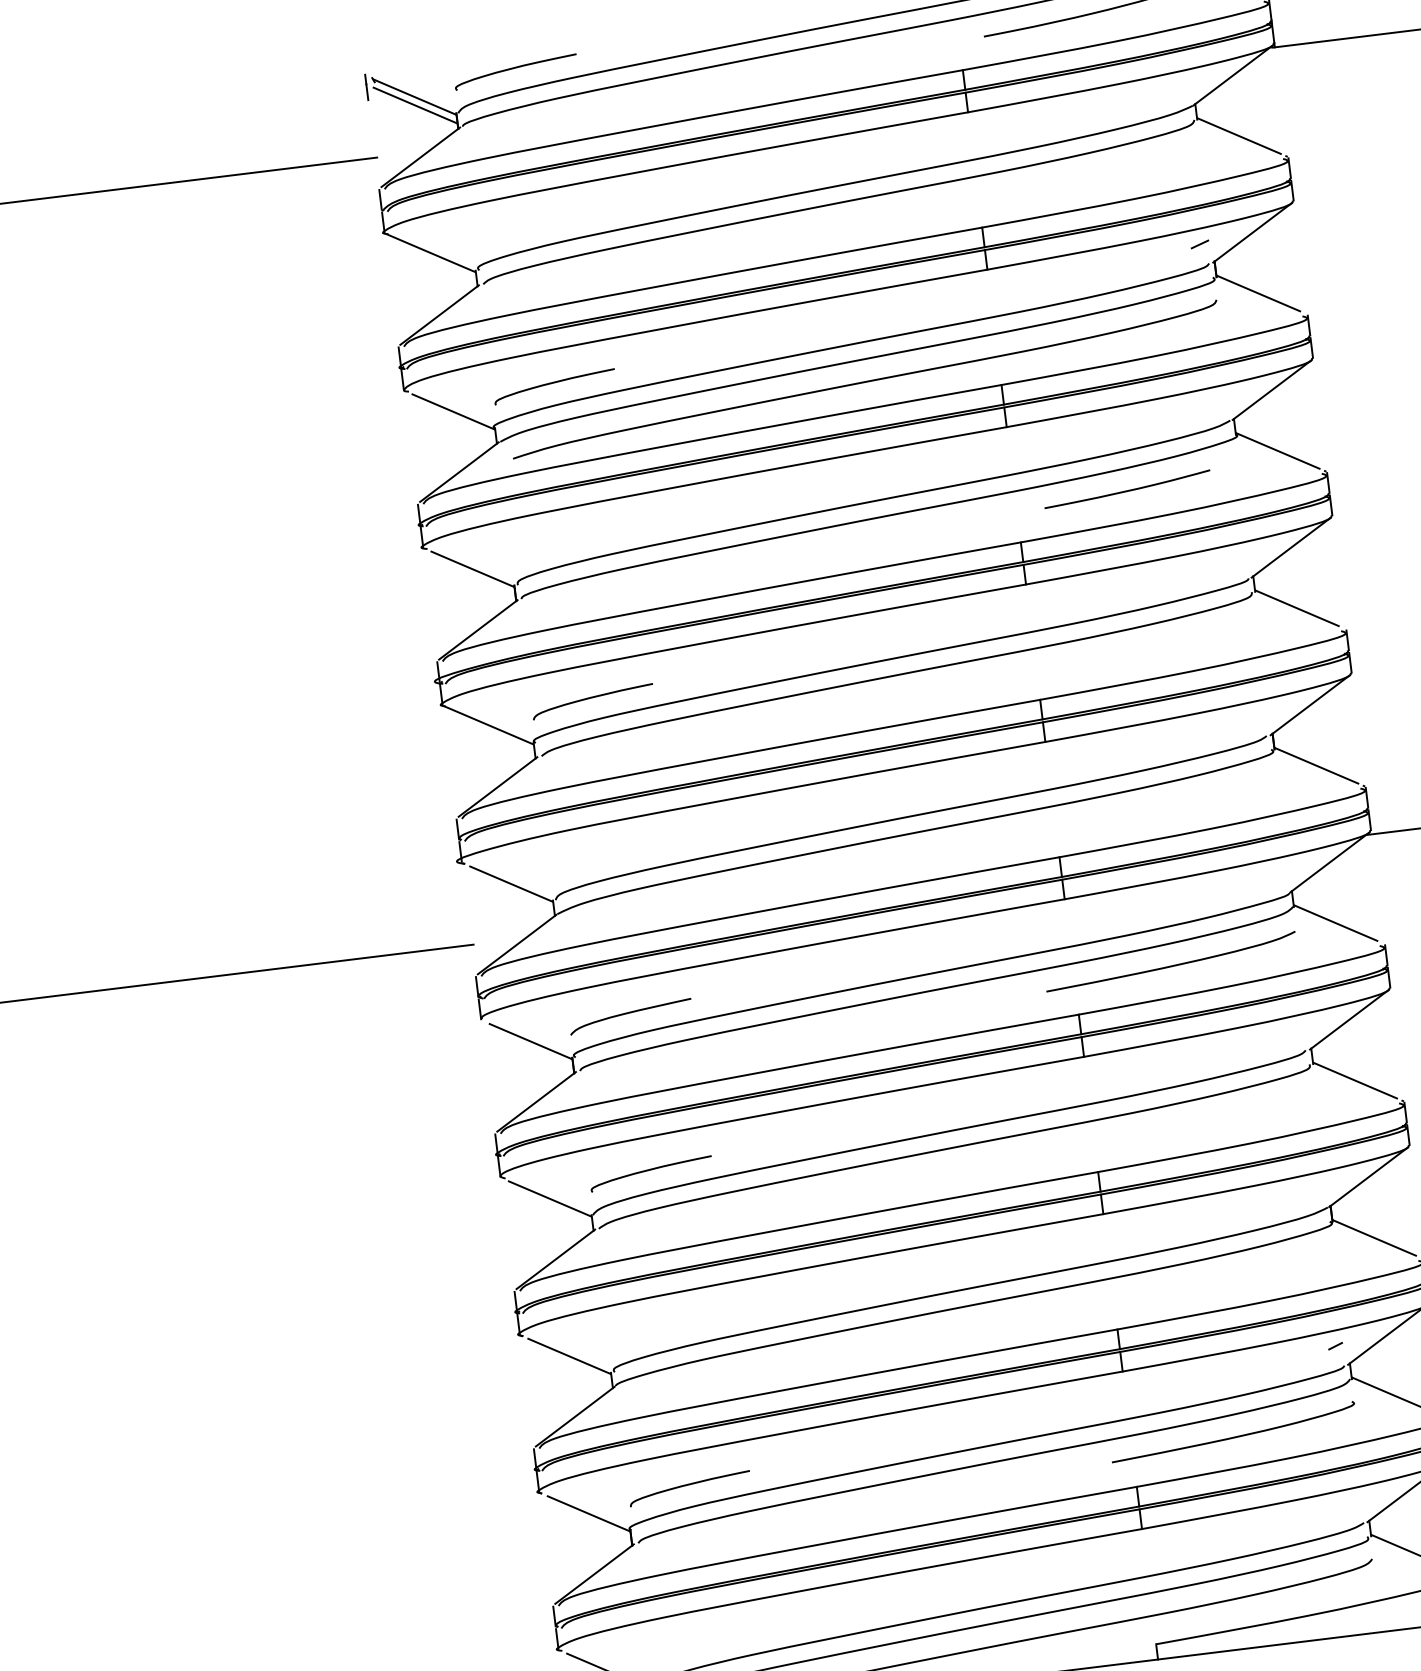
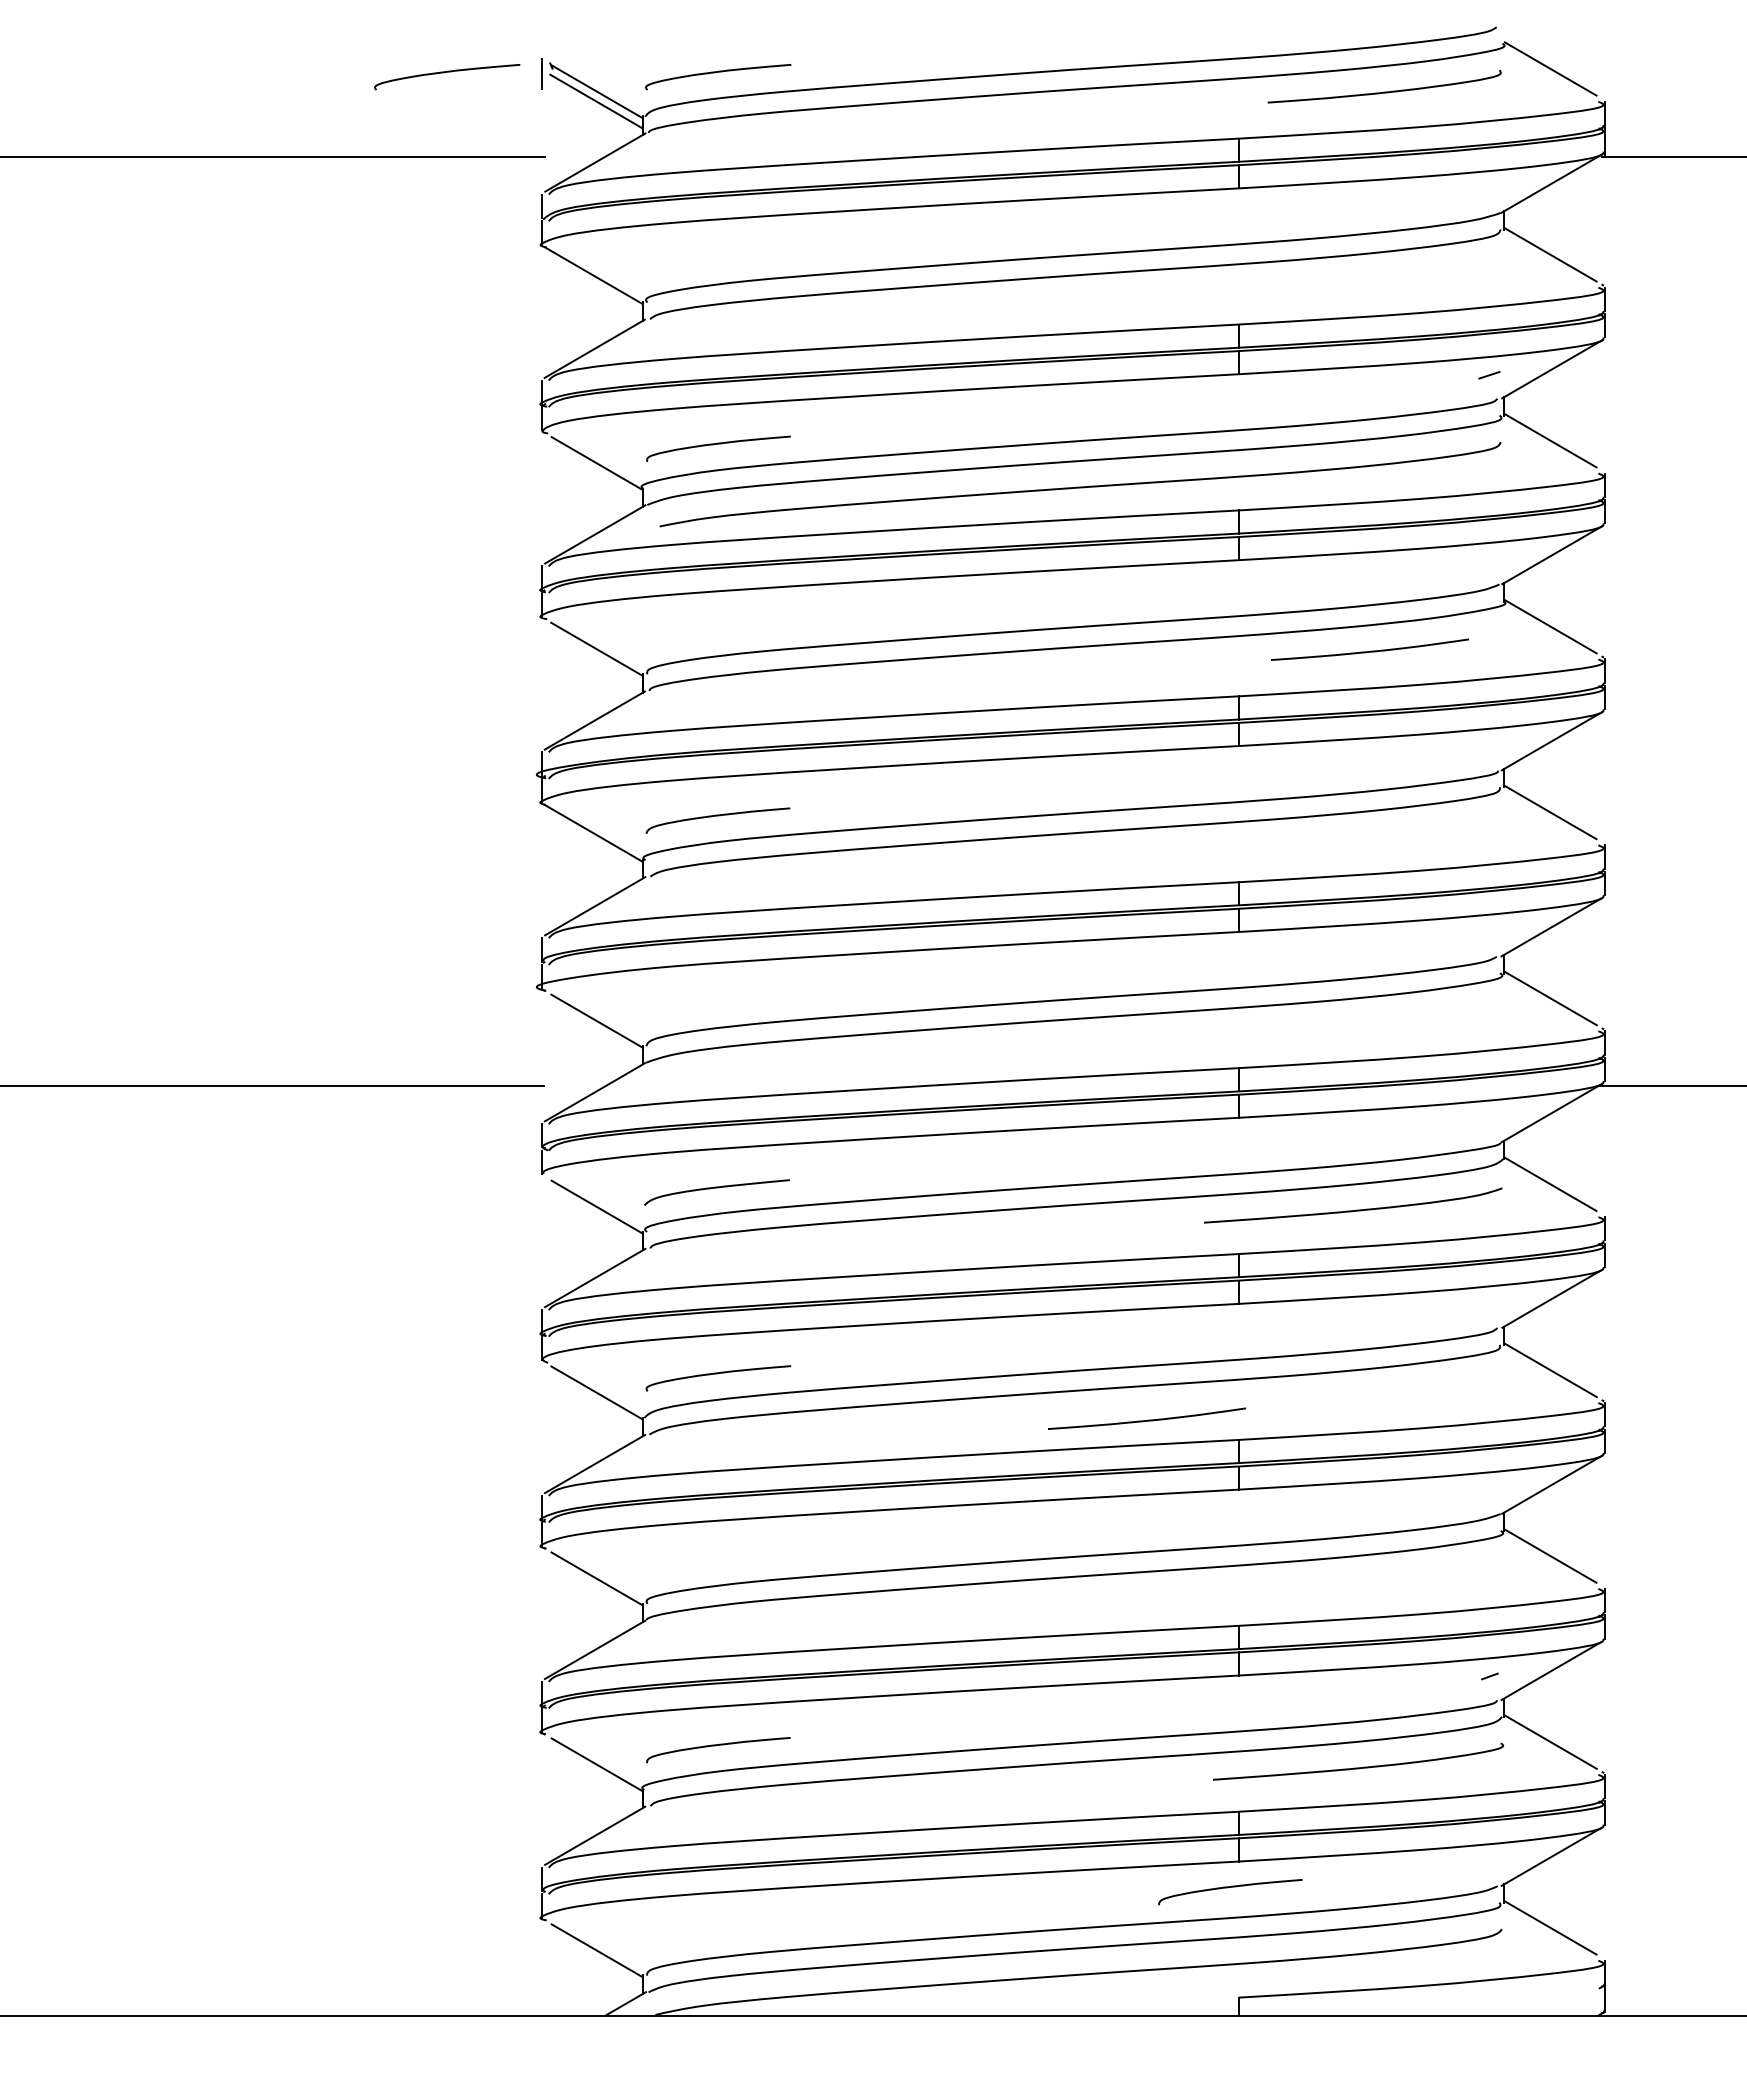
curve: (286, 96) -> (447, 72), added
curve: (1018, 1164) -> (1147, 1419), added
curve: (1136, 1552) -> (1228, 1888), added

